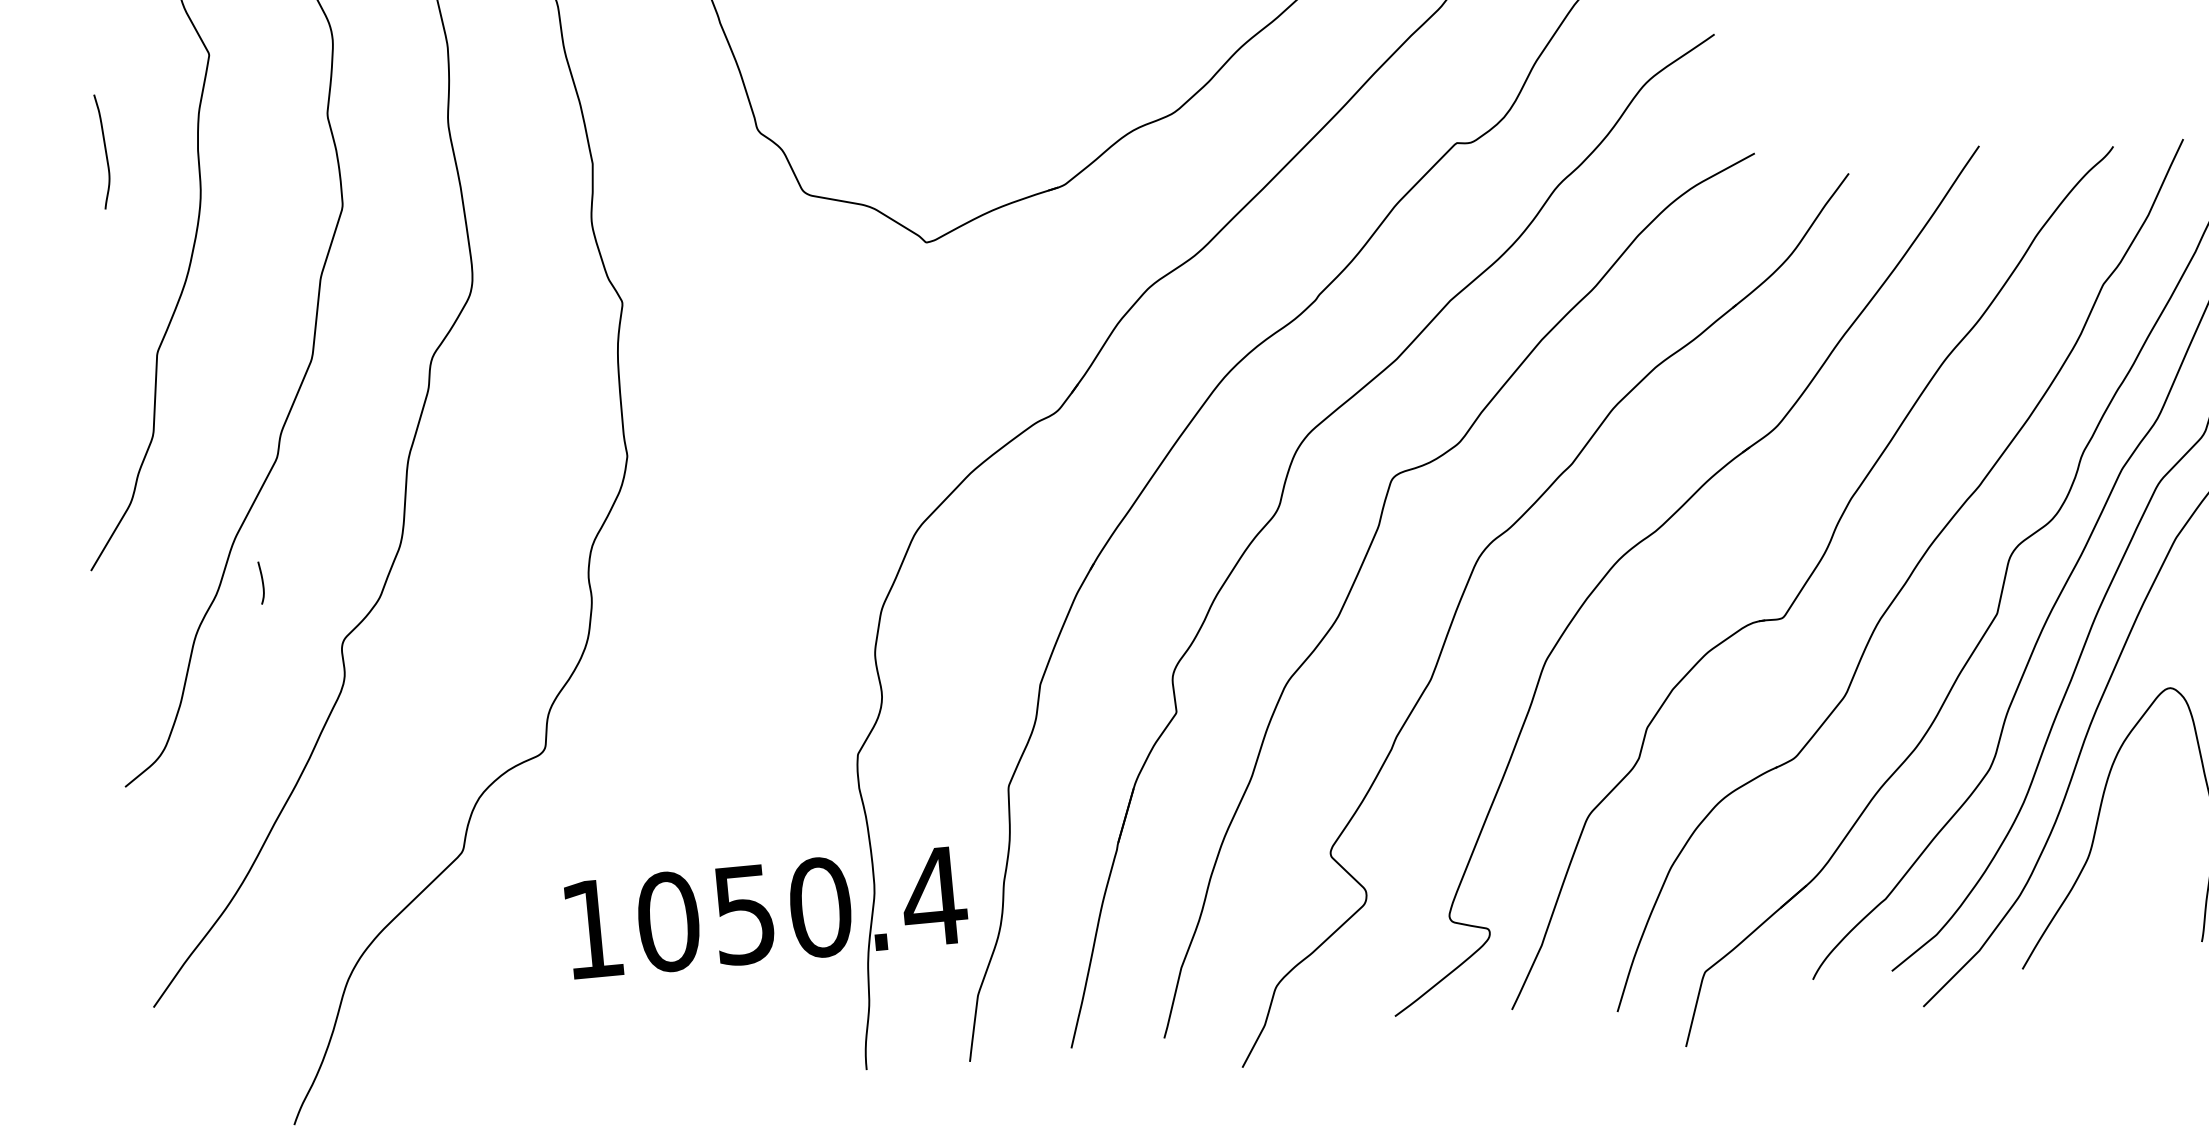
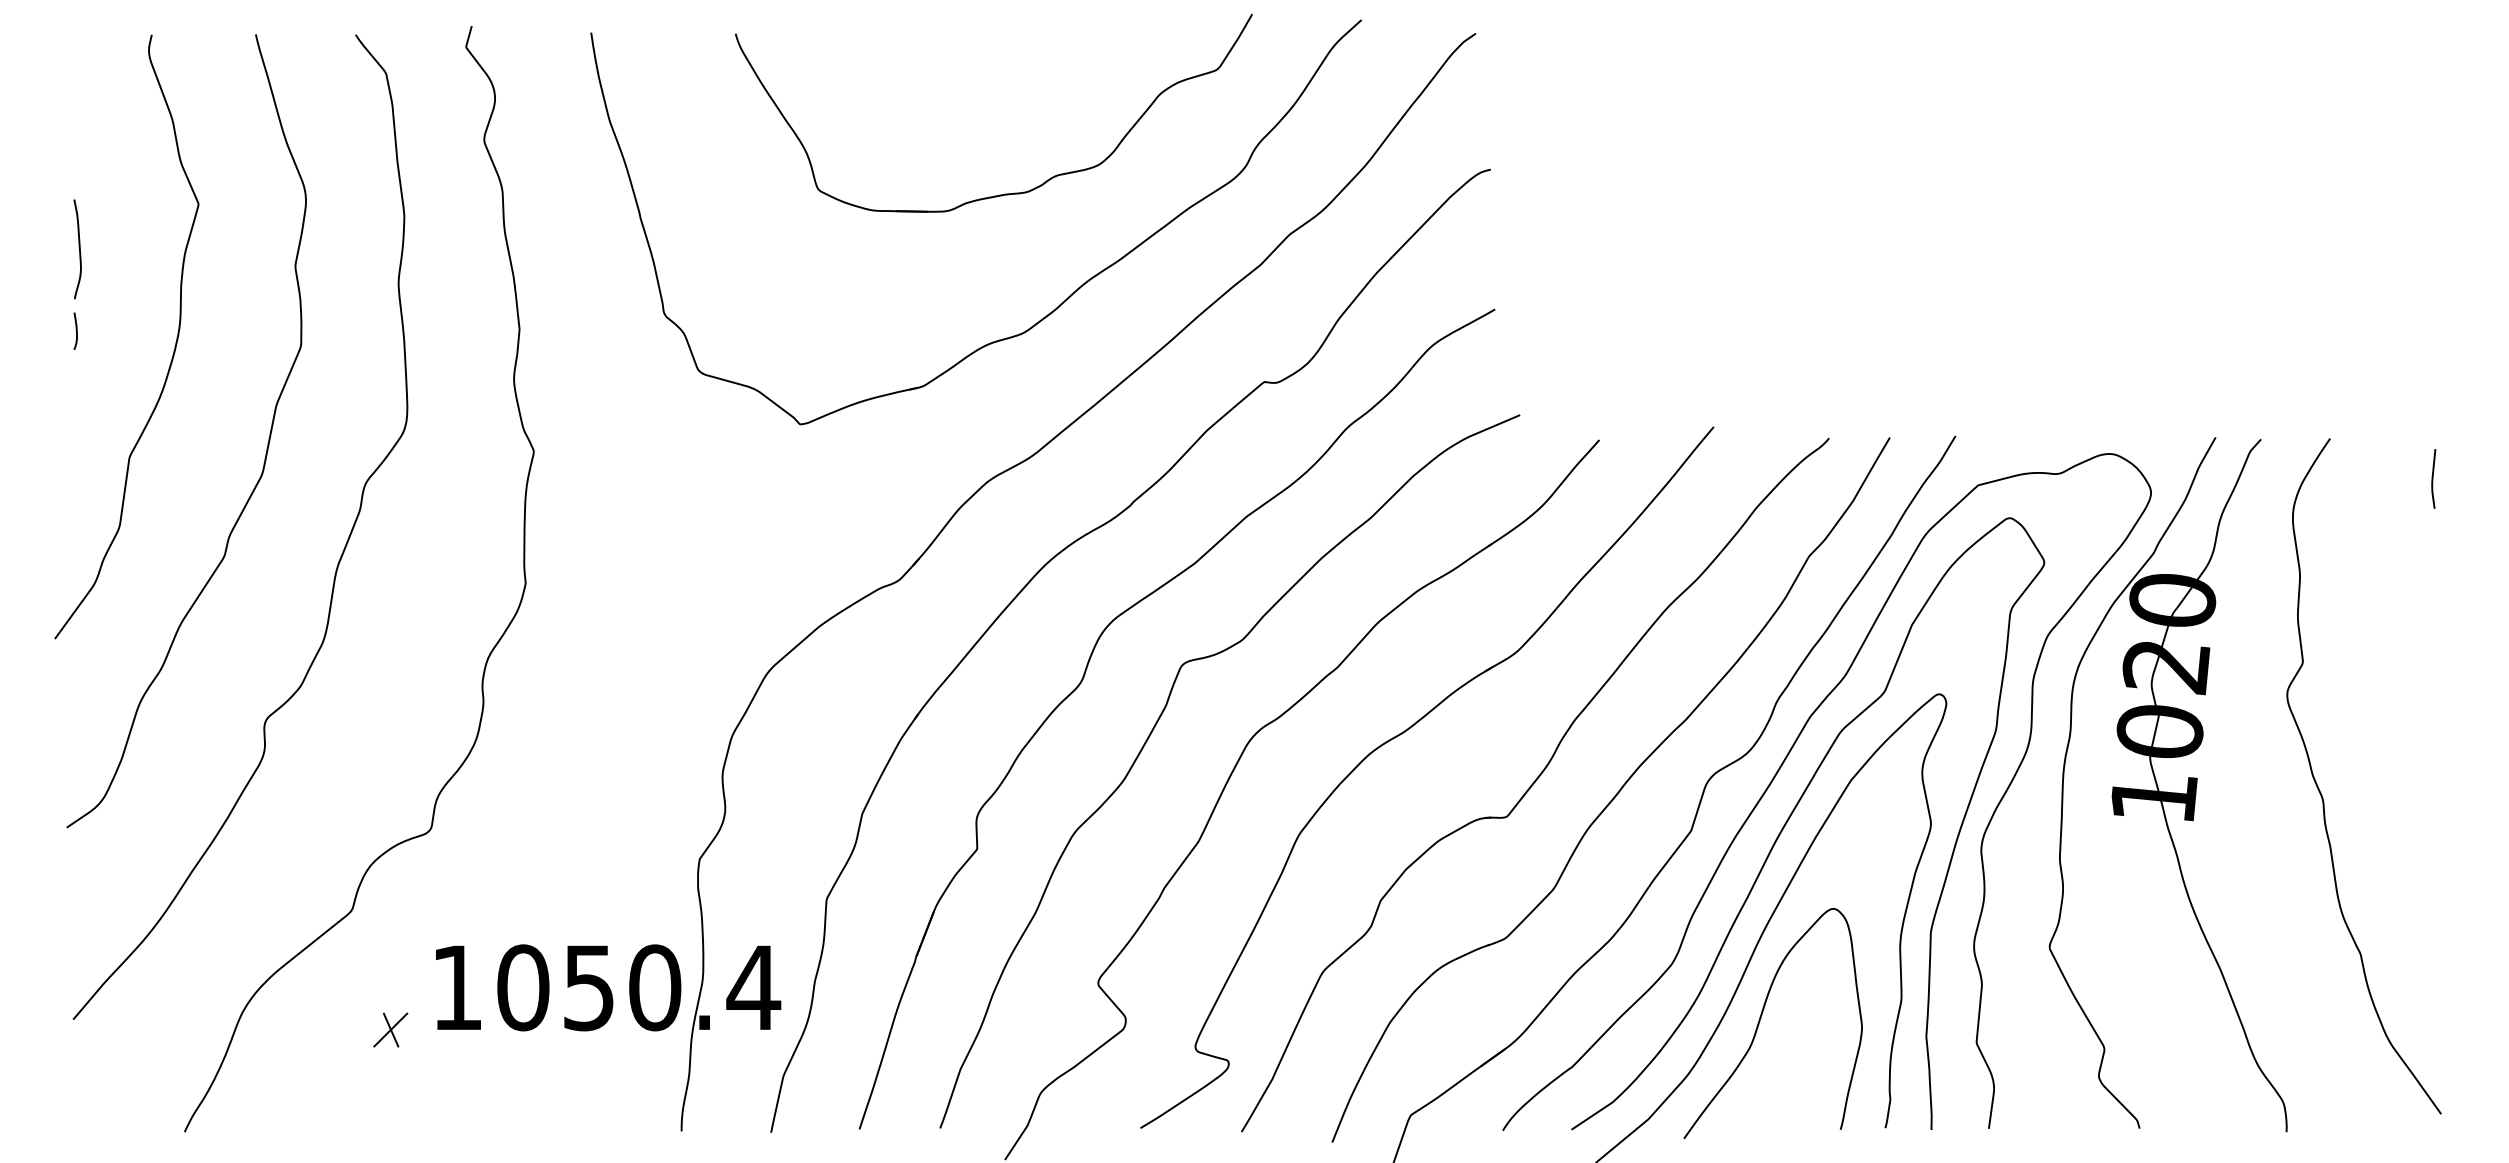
curve: (105, 151) -> (79, 249), moved
curve: (261, 582) -> (75, 330), moved
part: (520, 984) -> (390, 1029), added

